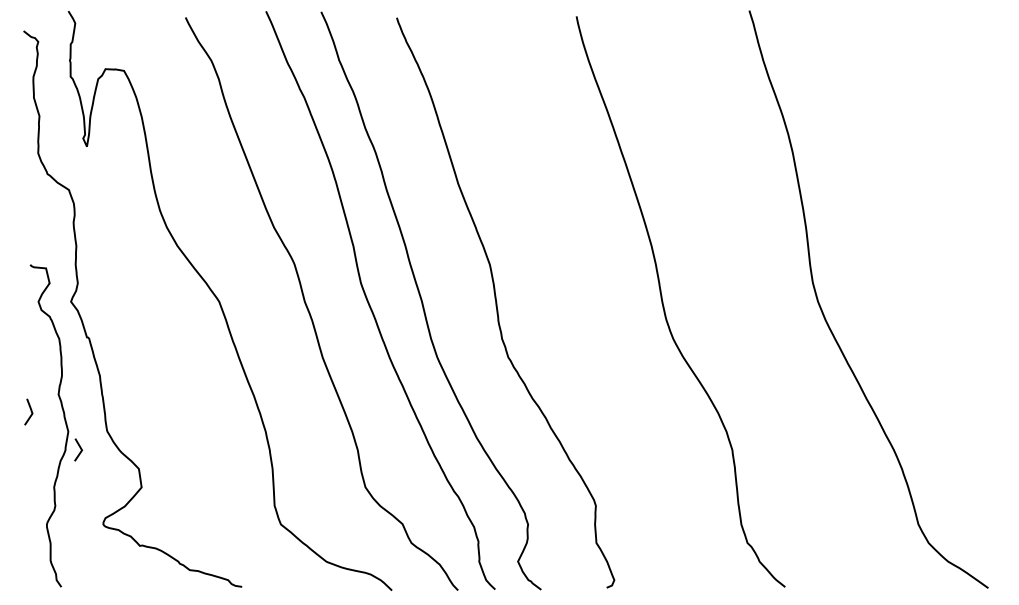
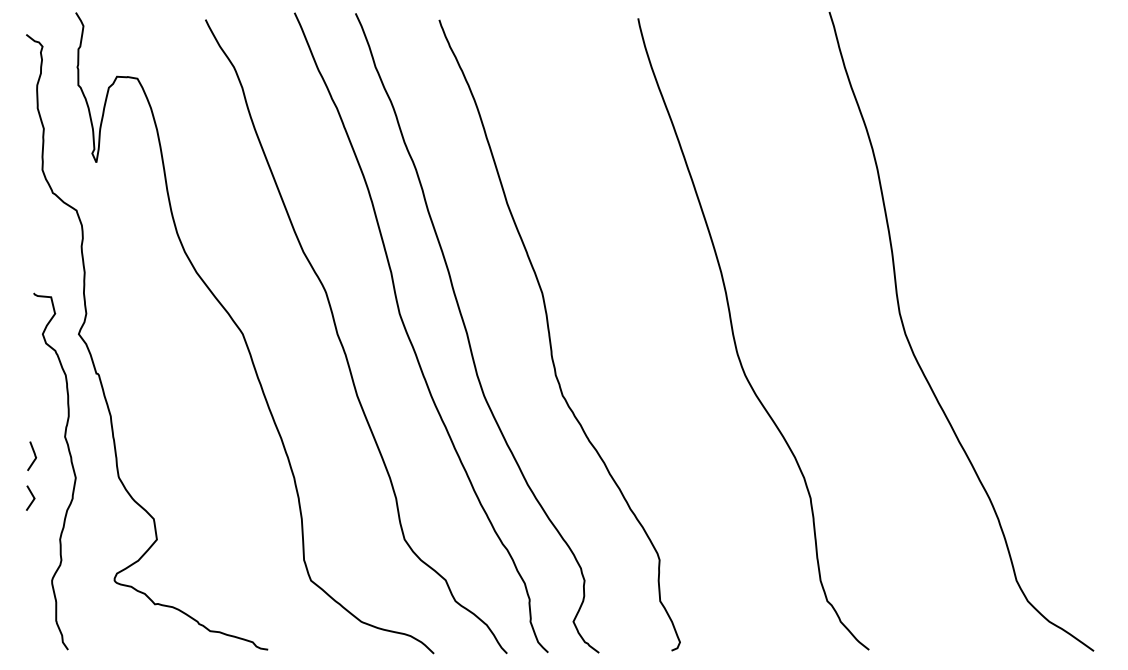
line: (80, 449) -> (32, 497), moved

